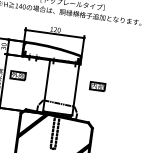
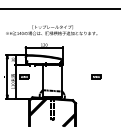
part: (97, 85) -> (96, 76), moved

